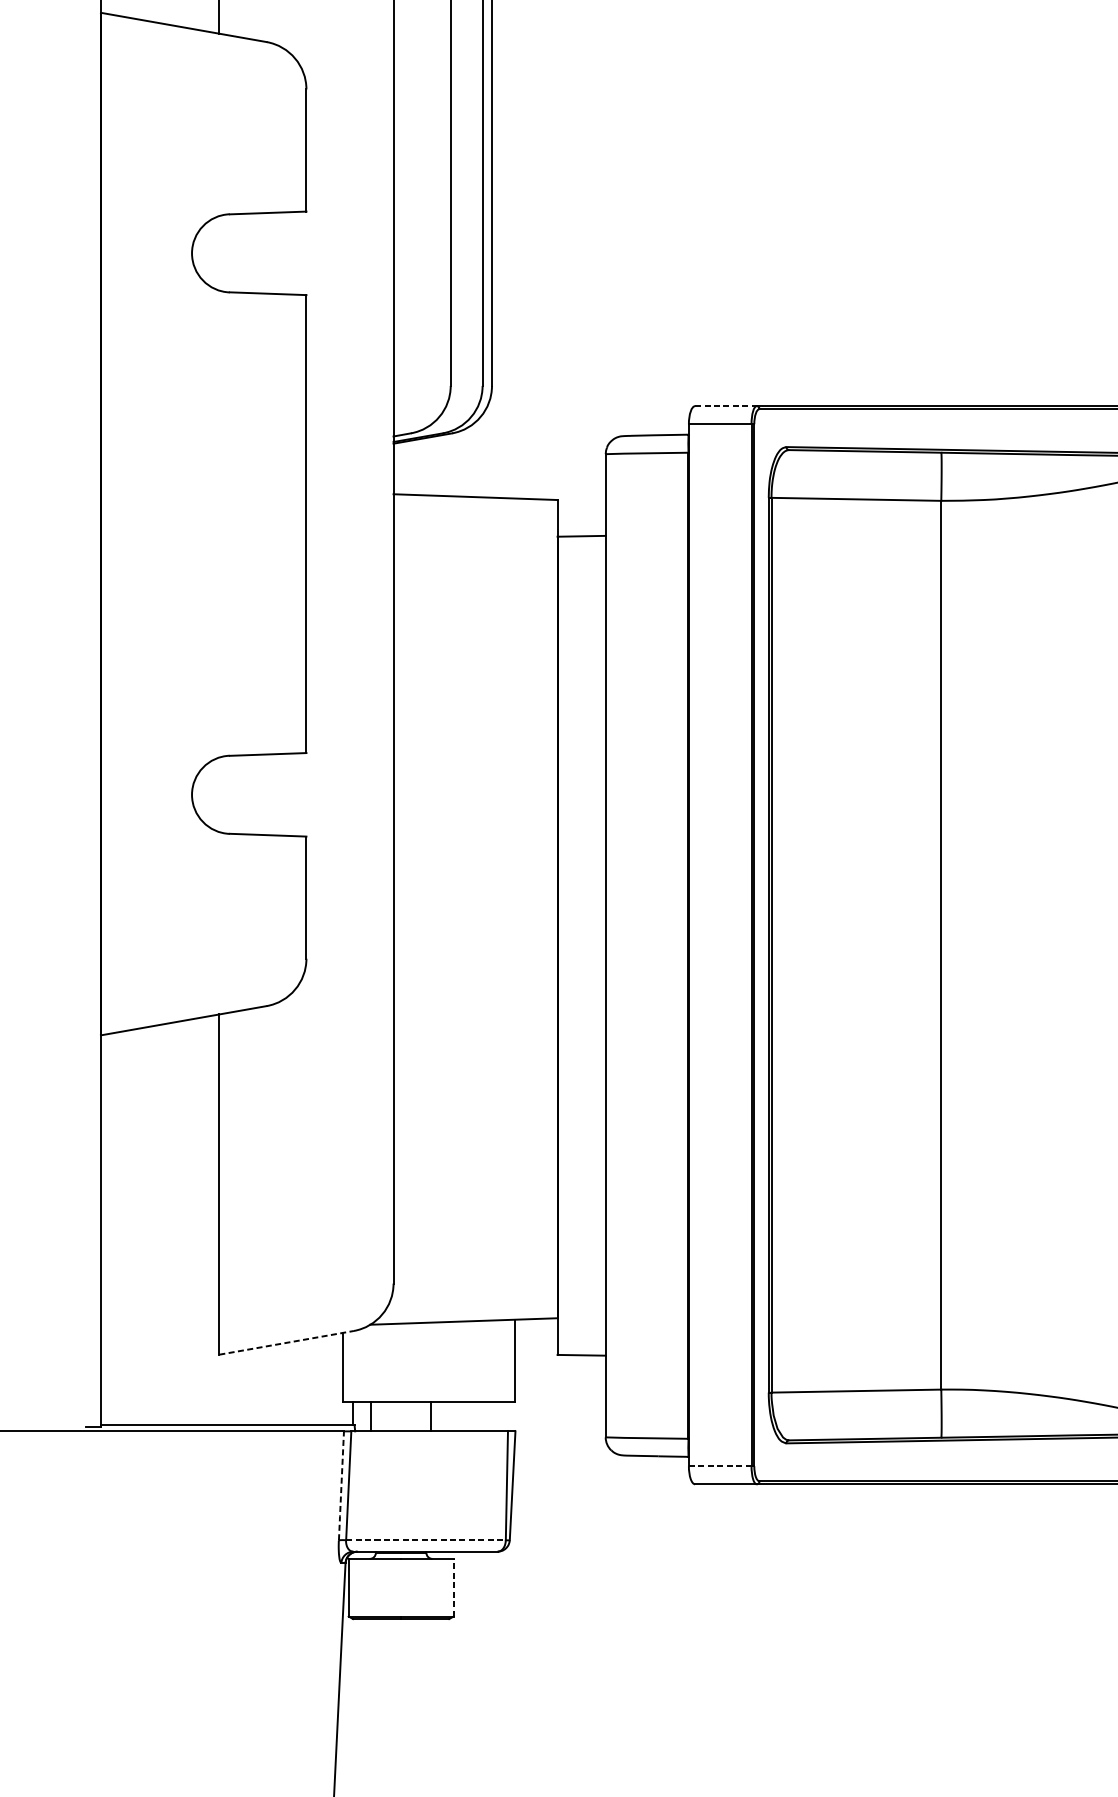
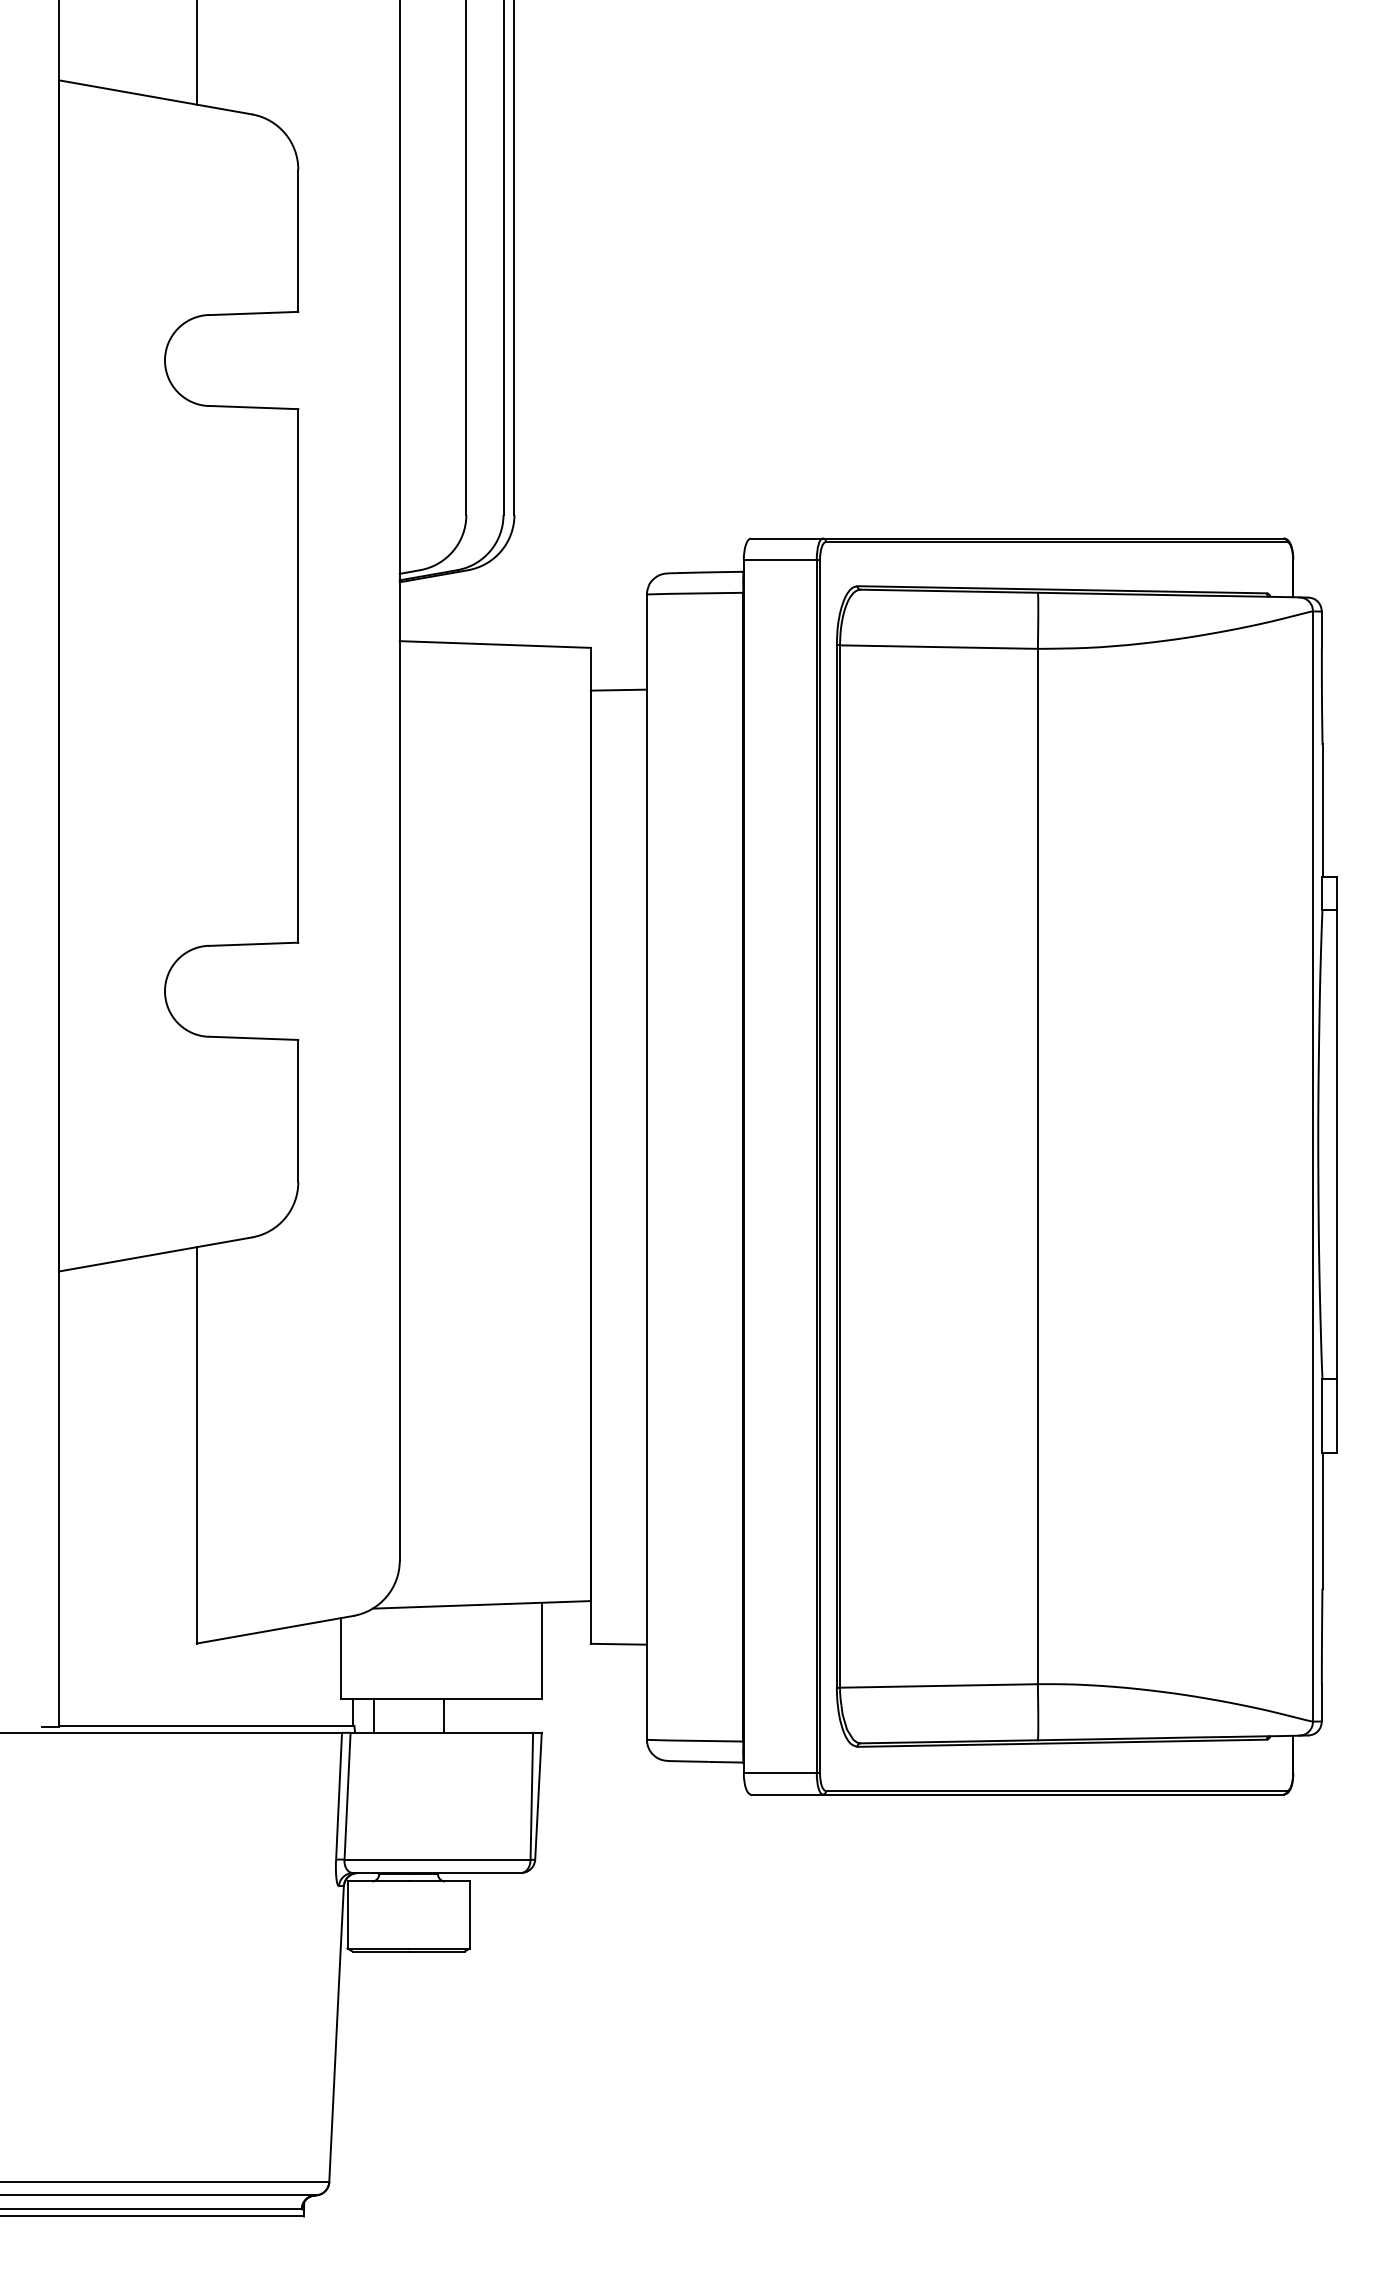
line: (725, 406) -> (786, 538), dashed -> solid
line: (286, 1342) -> (275, 1629), dashed -> solid
line: (720, 1466) -> (780, 1773), dashed -> solid
line: (341, 1485) -> (339, 1796), dashed -> solid
line: (426, 1540) -> (438, 1859), dashed -> solid
line: (453, 1588) -> (469, 1915), dashed -> solid

